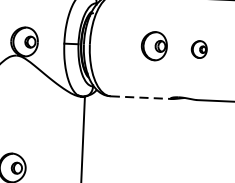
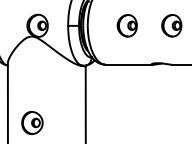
part: (153, 45) -> (126, 25), moved
part: (198, 49) -> (171, 25), size x1.67
line: (141, 97) -> (129, 64), dashed -> solid

